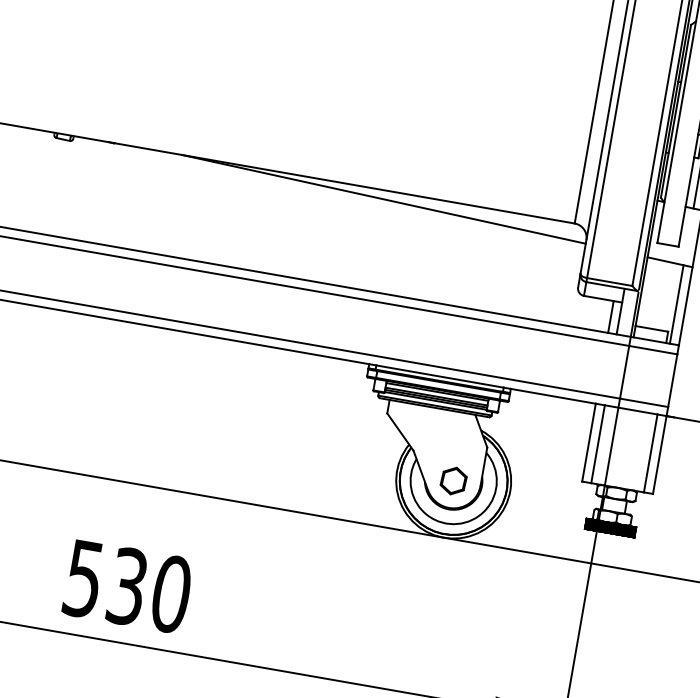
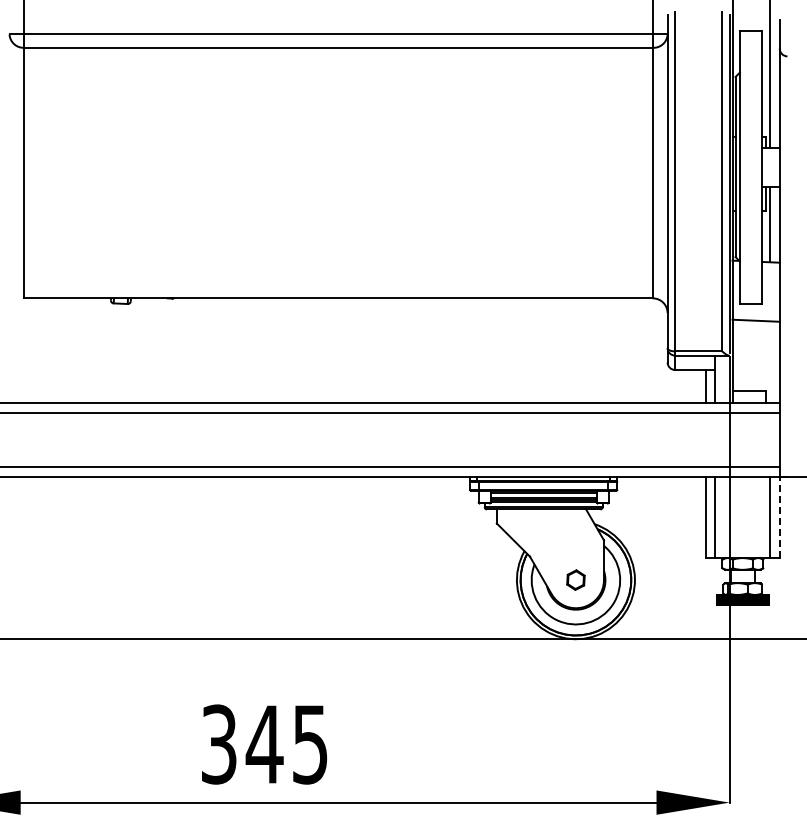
line: (383, 199) -> (455, 307), removed
line: (676, 304) -> (770, 362), removed
line: (659, 454) -> (779, 517), solid -> dashed
part: (453, 480) -> (575, 579), size x0.7
text: (128, 586) -> (265, 744), 530 -> 345

